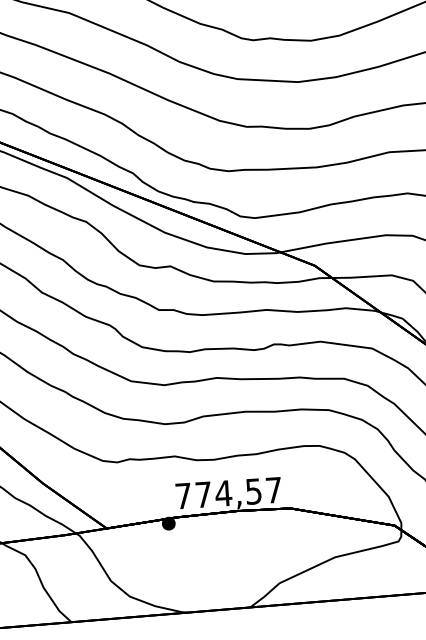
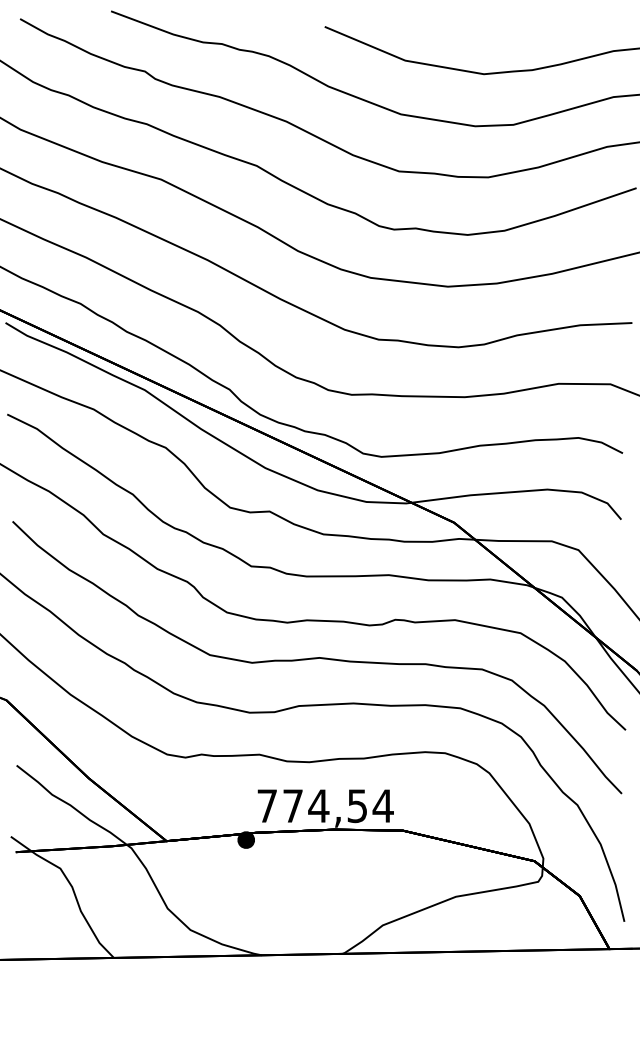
text: (273, 489) -> (382, 805), 774,57 -> 774,54

